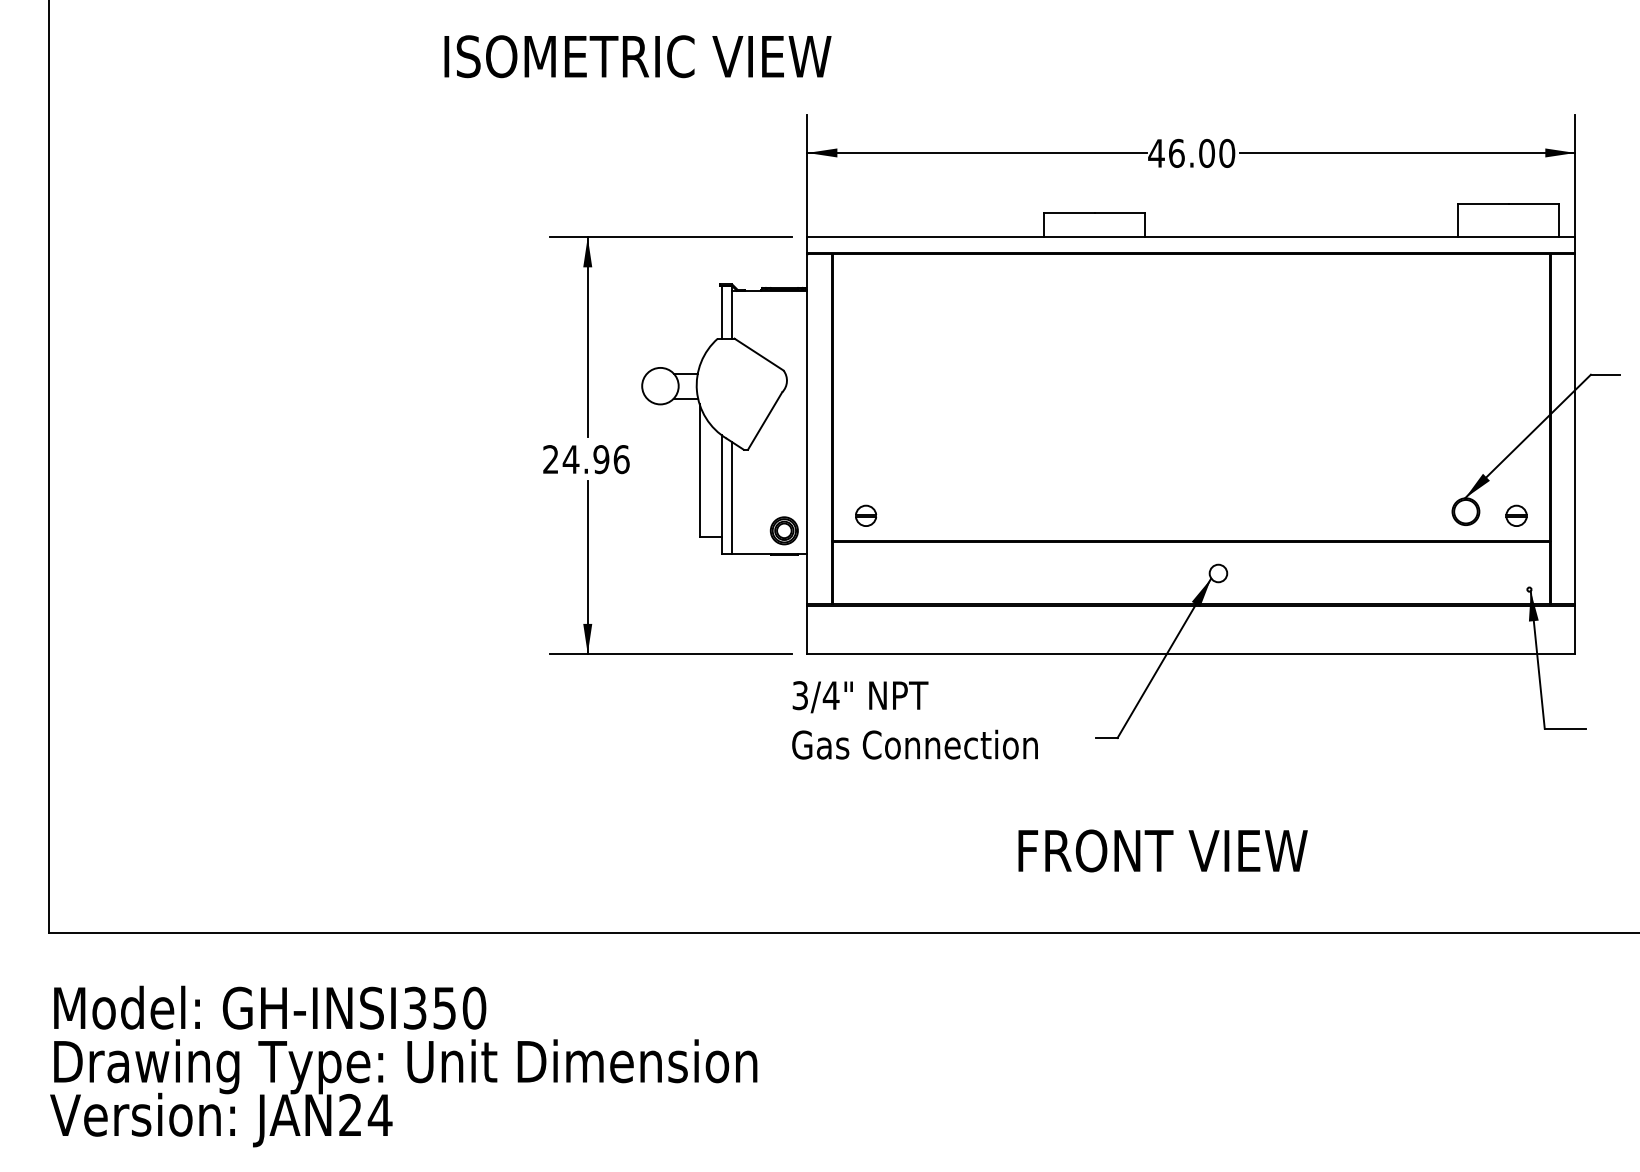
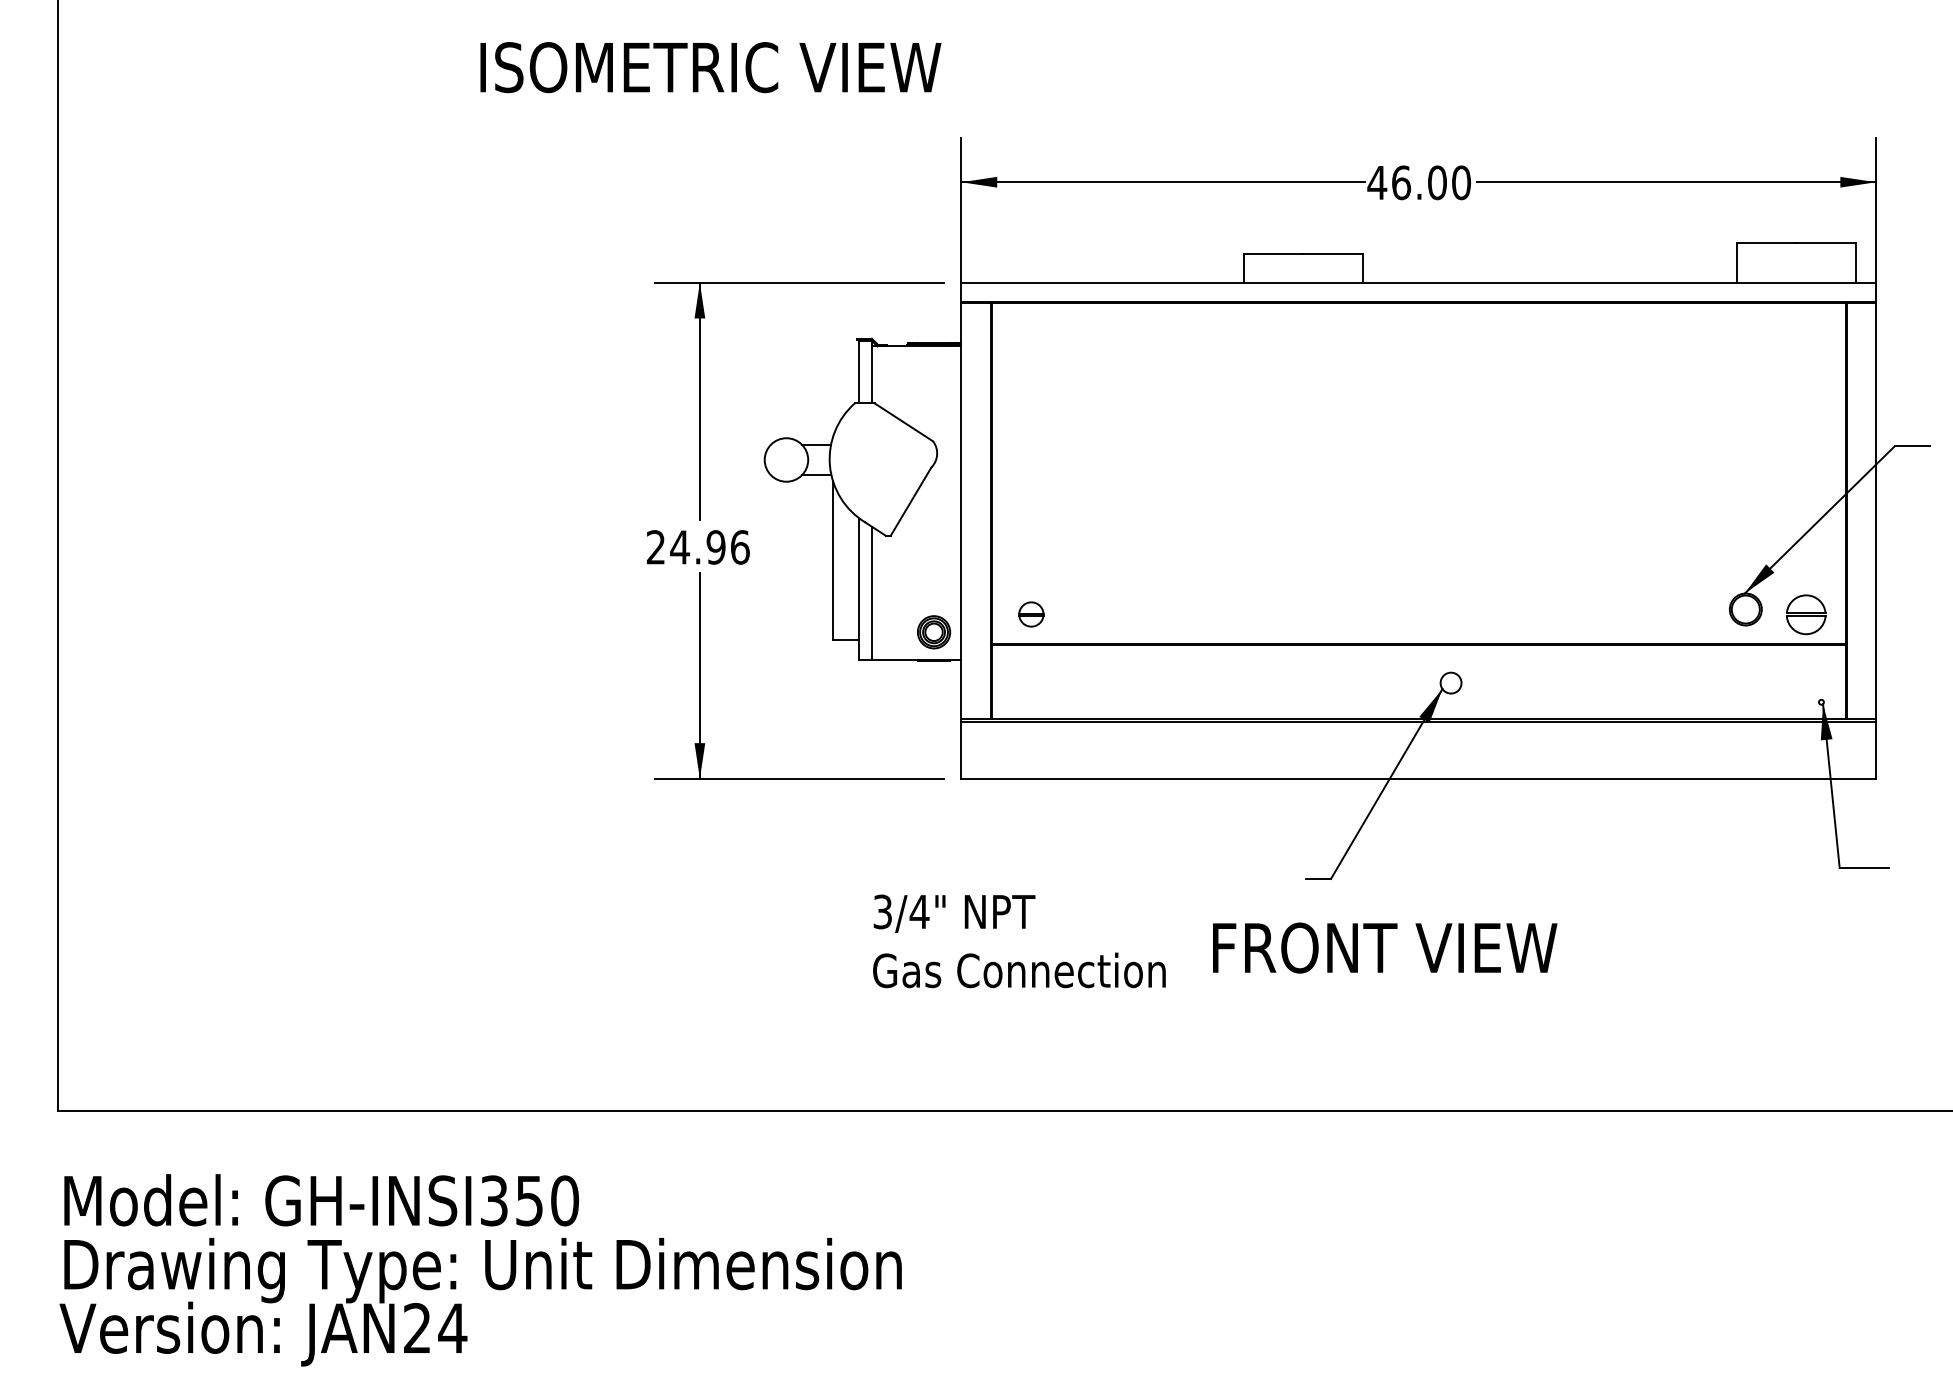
text: (637, 56) -> (710, 67), moved
part: (1516, 515) -> (1806, 614), size x1.6
text: (914, 720) -> (1018, 941), moved
text: (1162, 850) -> (1384, 947), moved

